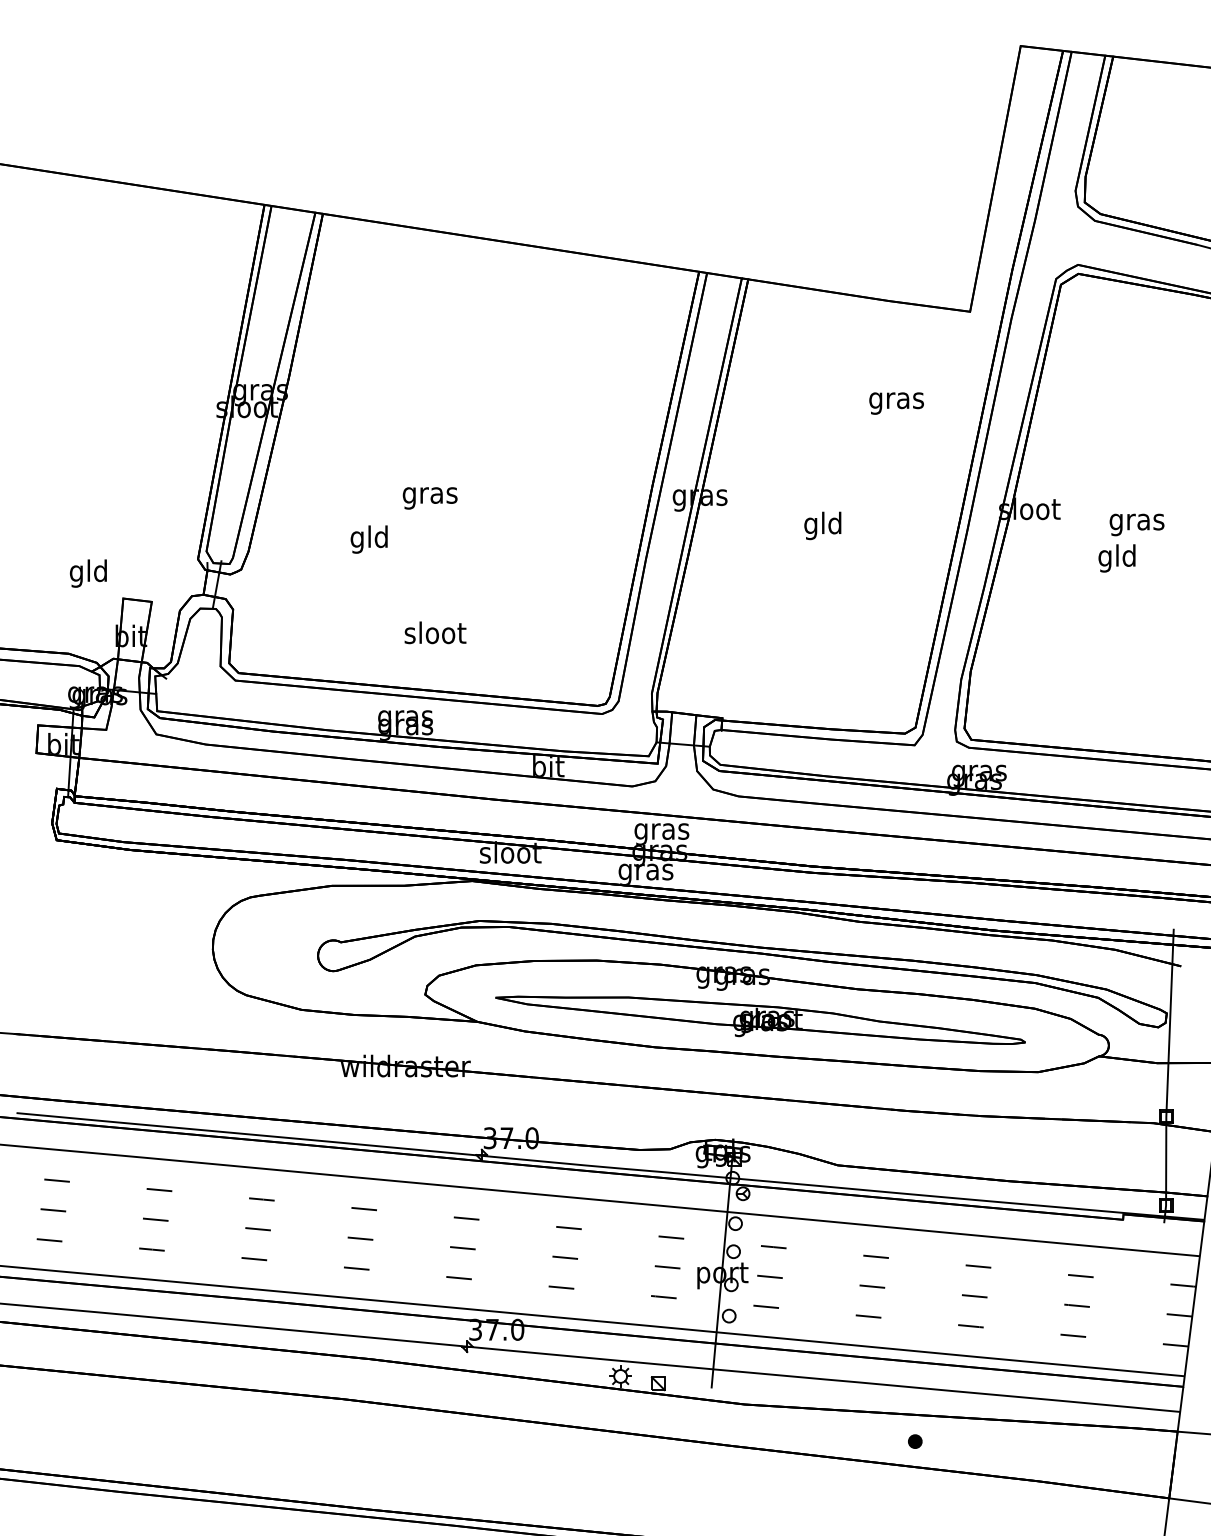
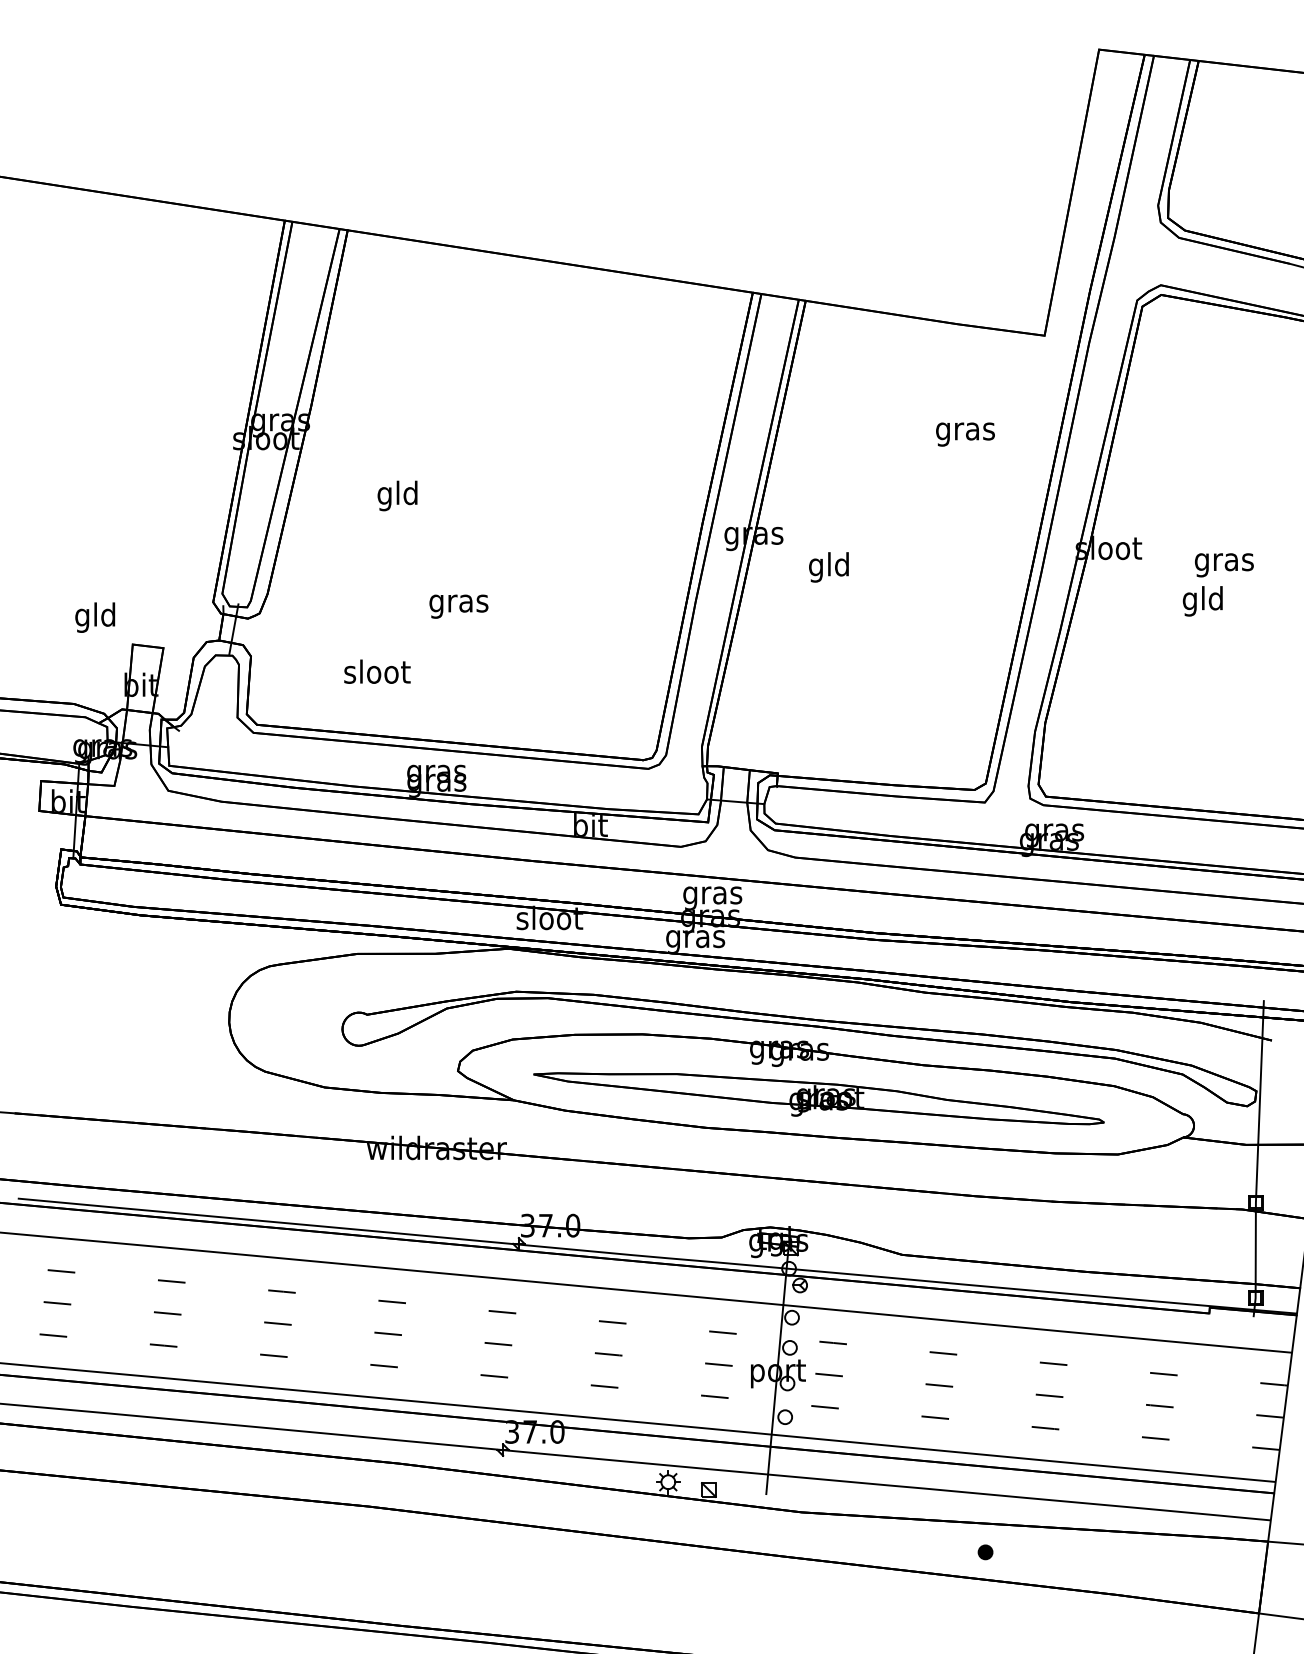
text: (429, 498) -> (458, 606), moved
text: (822, 525) -> (828, 566), moved
text: (368, 539) -> (396, 495), moved
text: (435, 632) -> (377, 671), moved

